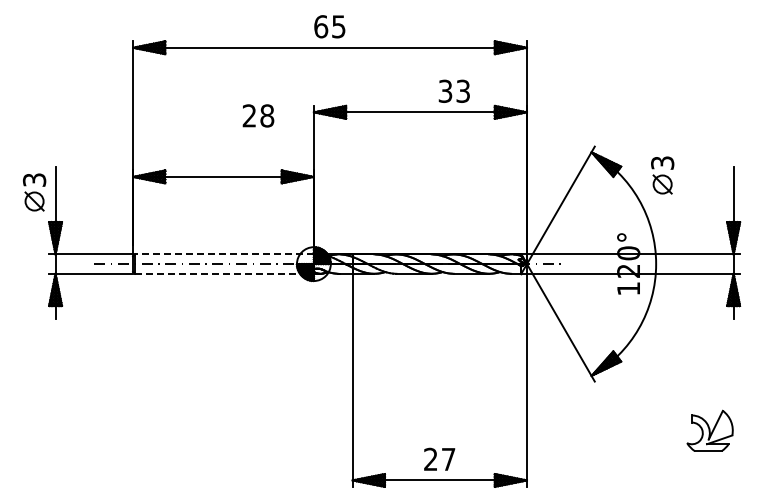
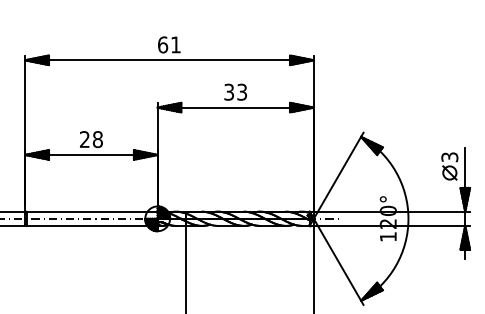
text: (338, 26) -> (175, 44), 65 -> 61
text: (453, 90) -> (235, 91), moved
text: (258, 115) -> (91, 139), moved
part: (662, 175) -> (449, 166), moved
line: (223, 254) -> (91, 211), dashed -> solid
line: (224, 273) -> (92, 225), dashed -> solid

